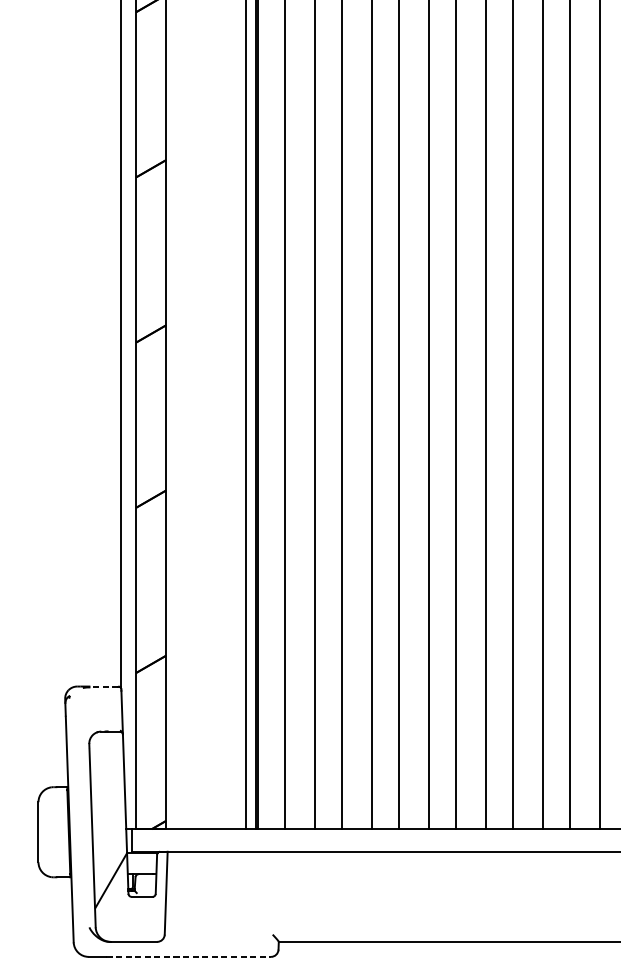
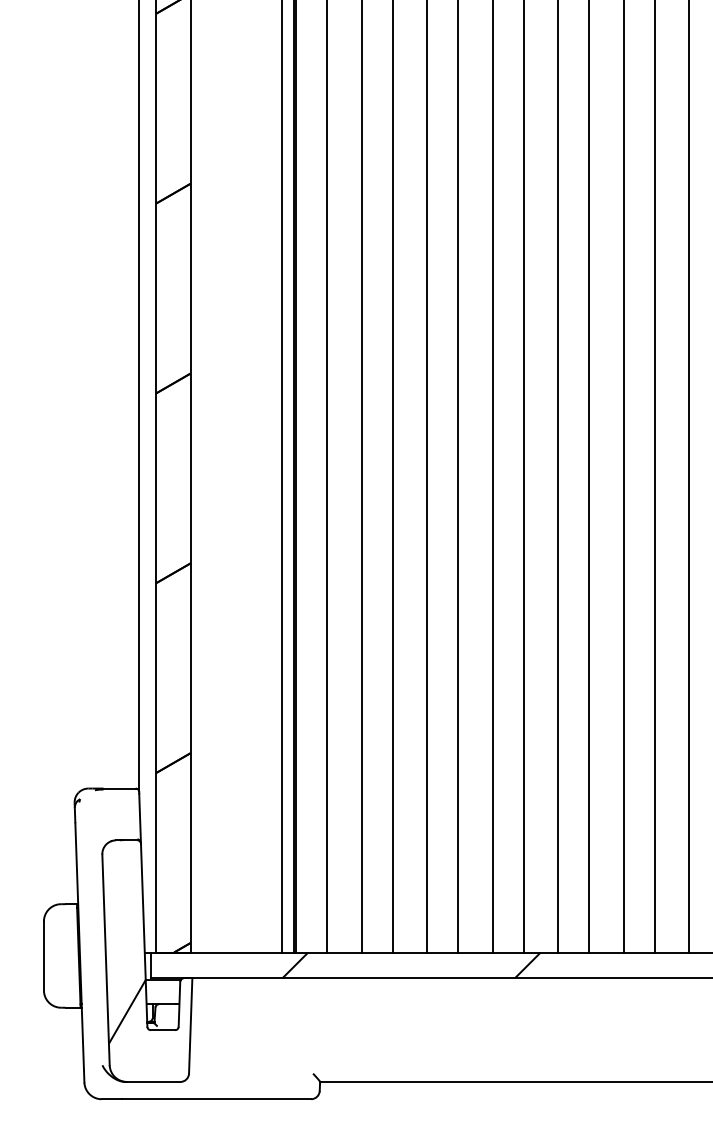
line: (104, 686) -> (119, 788), dashed -> solid
hatch: (358, 840) -> (411, 965), added
line: (188, 957) -> (216, 1099), dashed -> solid

